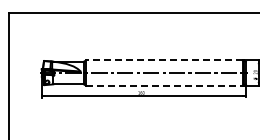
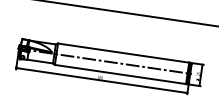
line: (163, 60) -> (122, 53), dashed -> solid
line: (164, 85) -> (120, 74), dashed -> solid

